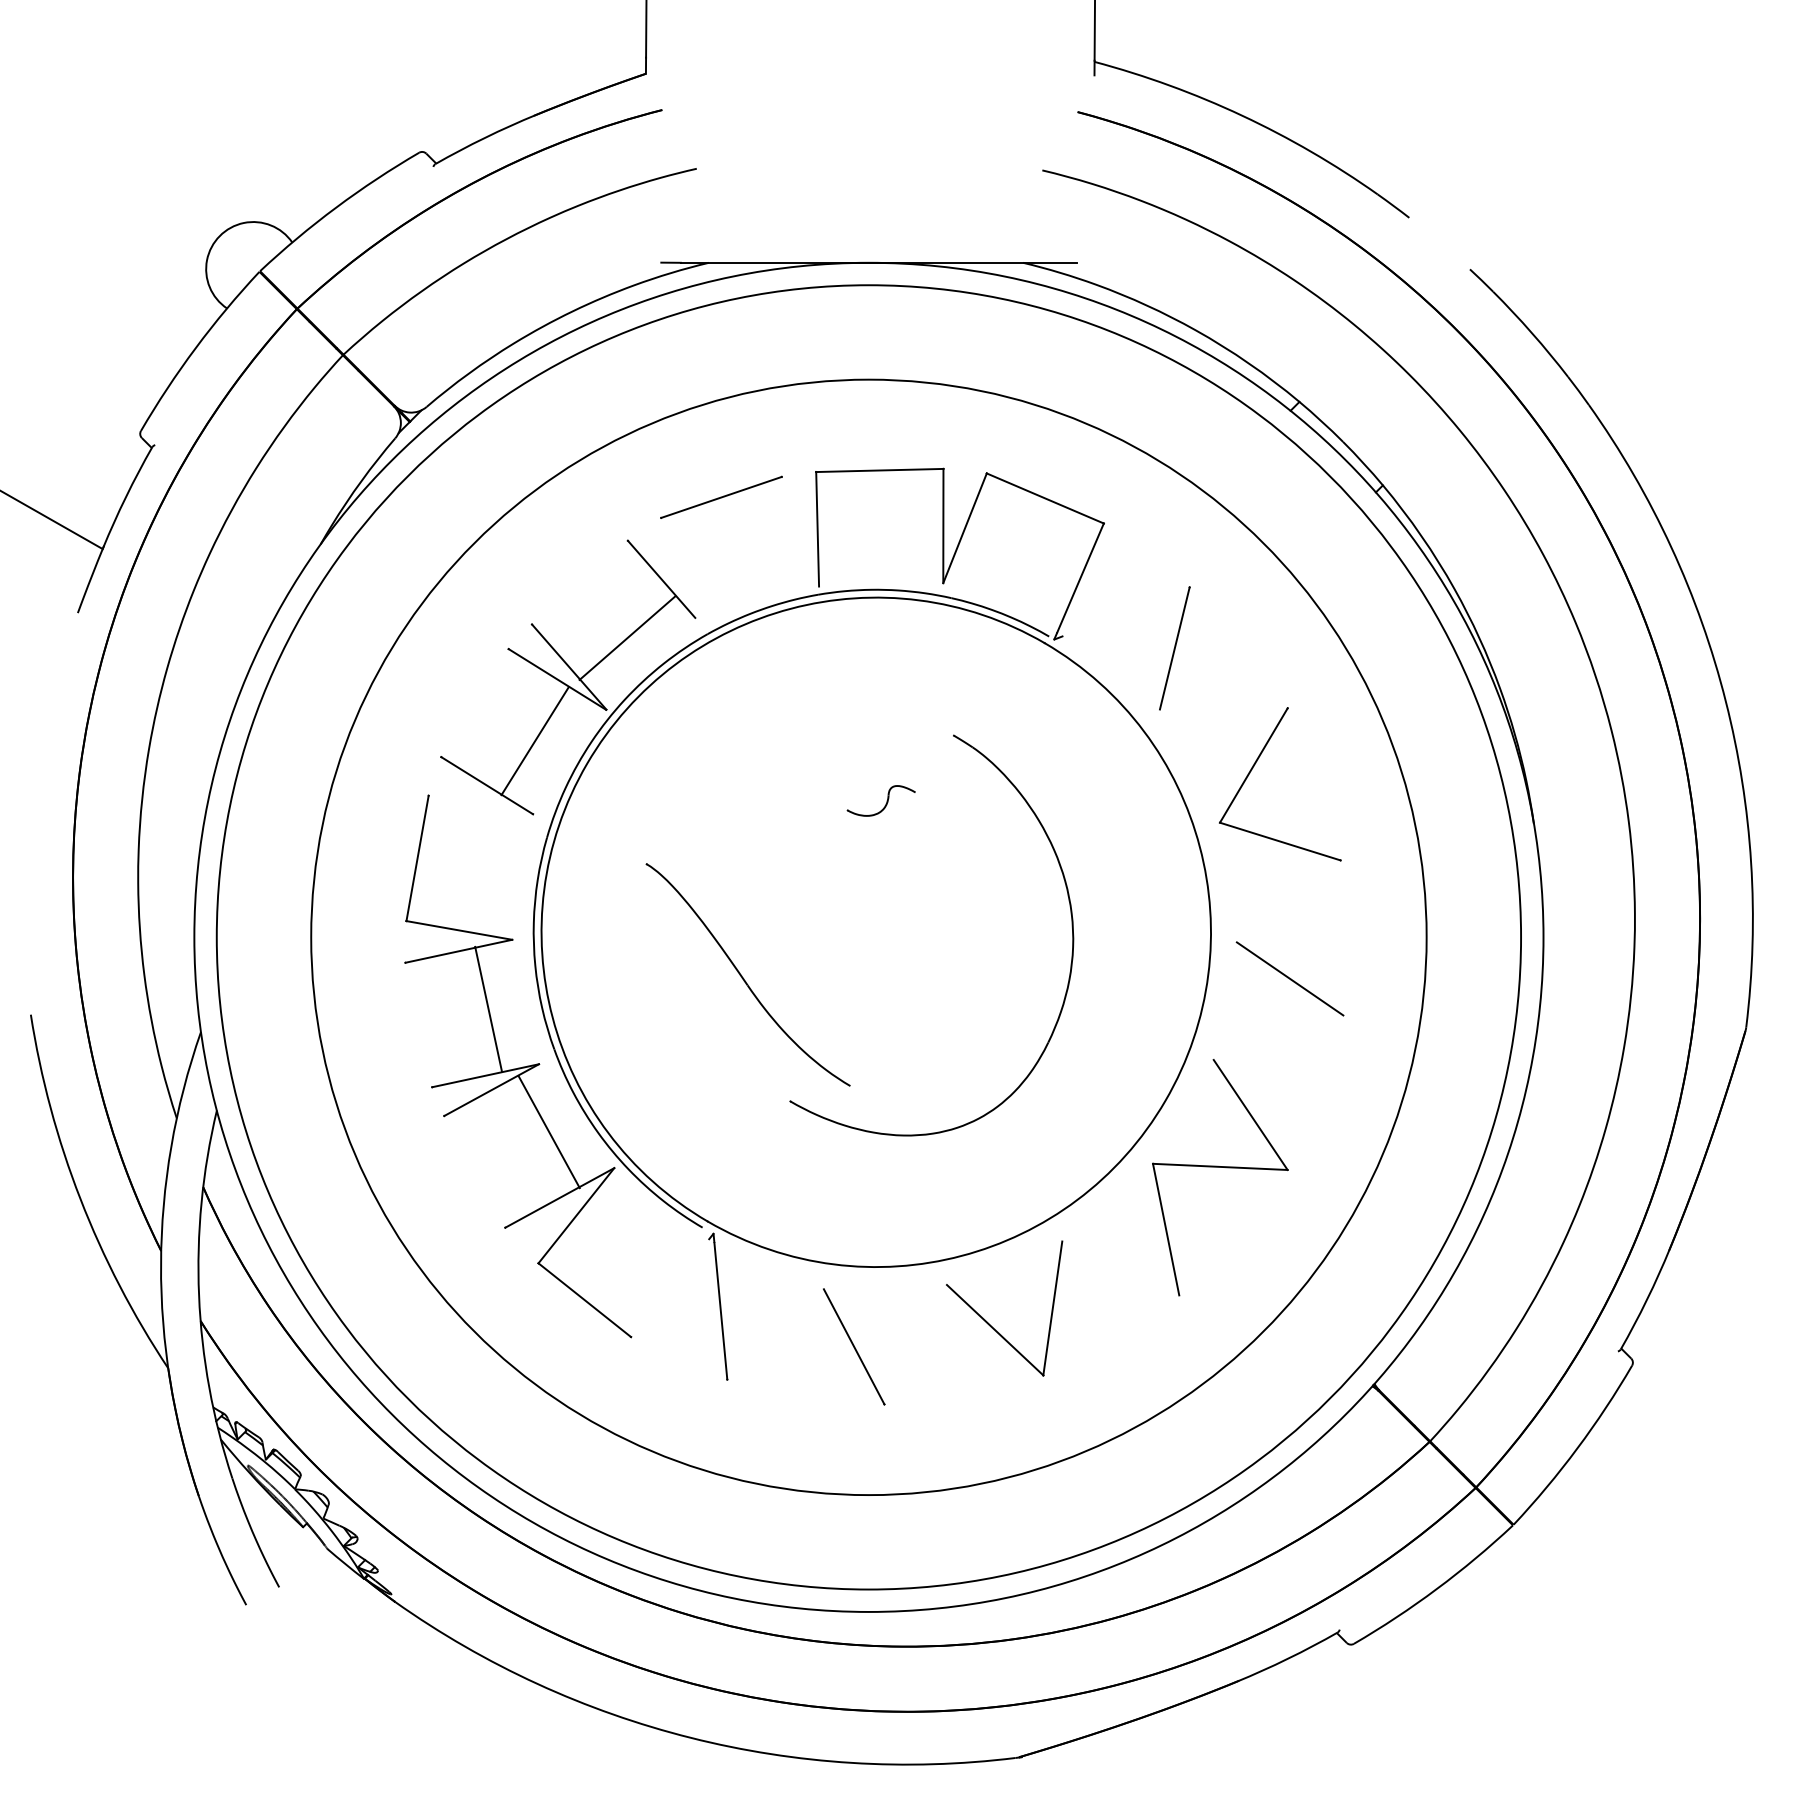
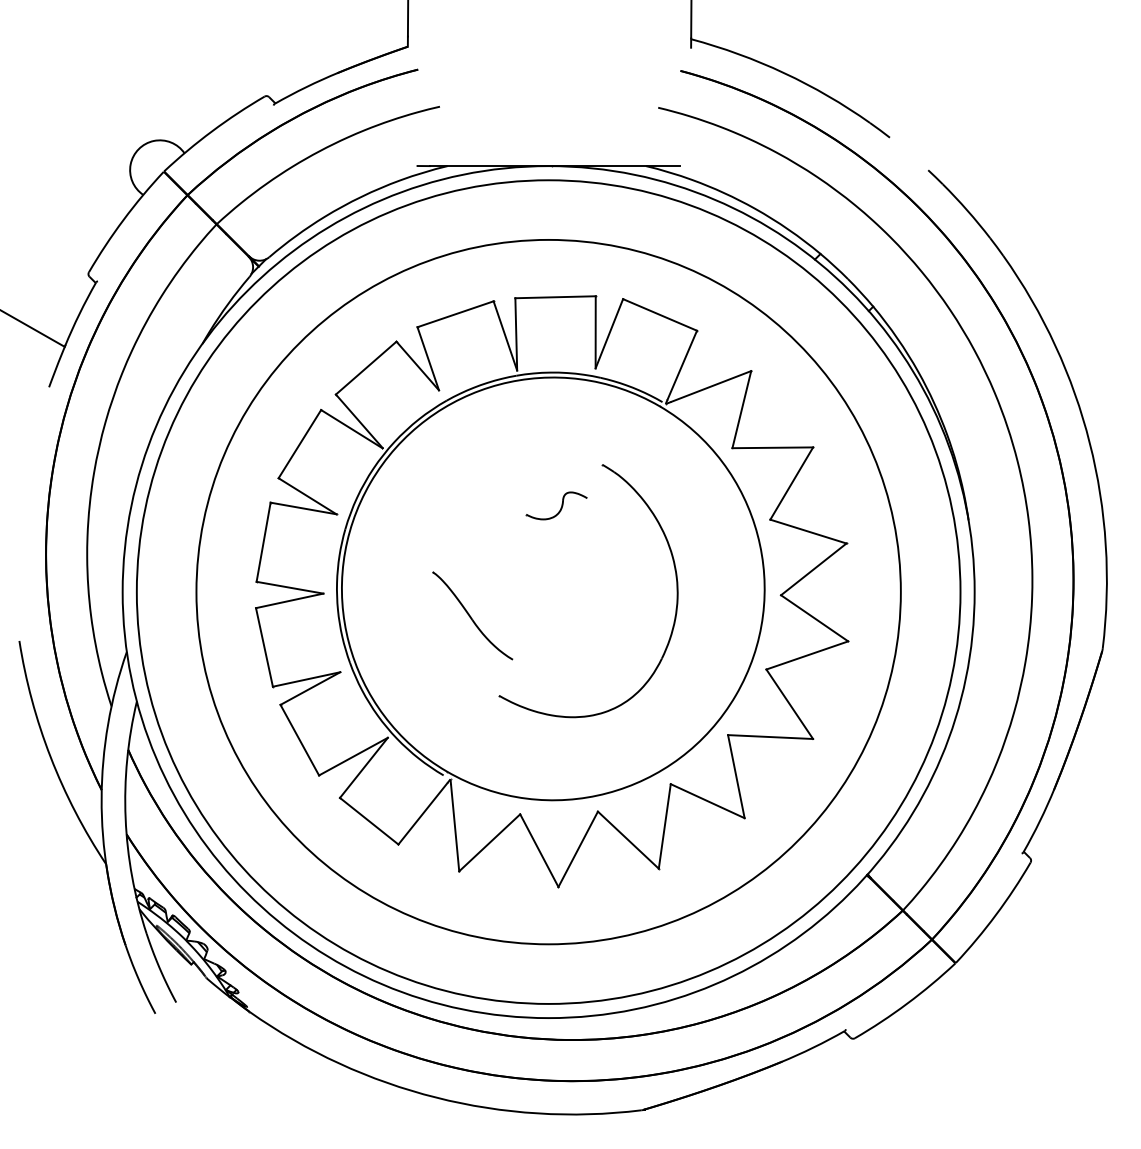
line: (800, 531) -> (505, 335), added
line: (678, 567) -> (428, 358), added
line: (1126, 611) -> (711, 386), added
line: (626, 637) -> (365, 367), moved
line: (1223, 708) -> (772, 447), added
line: (534, 741) -> (299, 444), moved
part: (881, 800) -> (556, 505), size x1.43
line: (480, 804) -> (303, 508), added
line: (1288, 901) -> (813, 569), added
part: (748, 974) -> (472, 615), size x0.62
line: (488, 1009) -> (264, 647), moved
line: (1278, 1037) -> (807, 655), added
line: (548, 1131) -> (299, 739), moved
line: (1120, 1268) -> (707, 801), added
line: (669, 1287) -> (422, 813), added
line: (775, 1333) -> (489, 842), added
line: (914, 1344) -> (577, 849), added

